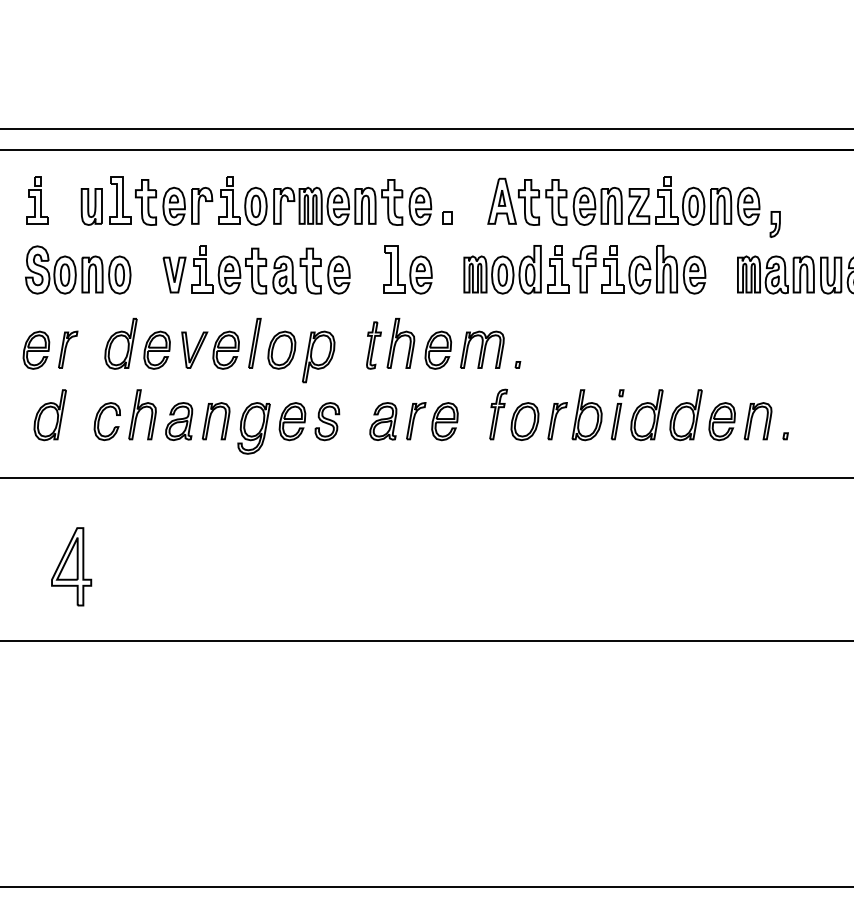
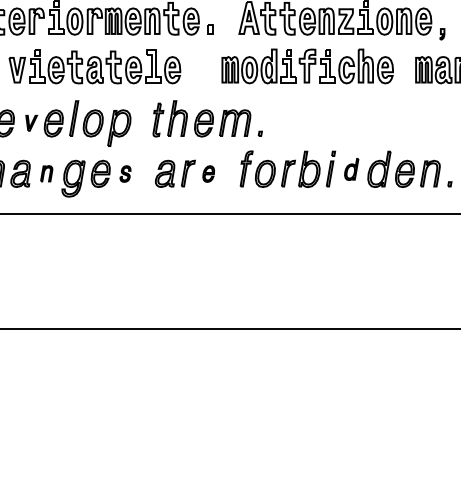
part: (774, 224) -> (441, 34), size x0.6
part: (407, 269) -> (163, 66), moved
part: (194, 349) -> (31, 122), size x0.6
part: (646, 415) -> (351, 169), size x0.6
part: (215, 421) -> (46, 173), size x0.6
part: (327, 421) -> (125, 173), size x0.6
part: (444, 421) -> (208, 173), size x0.6

